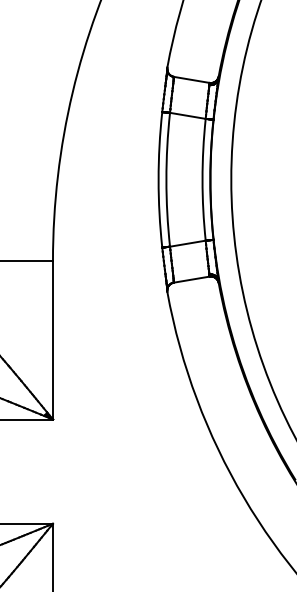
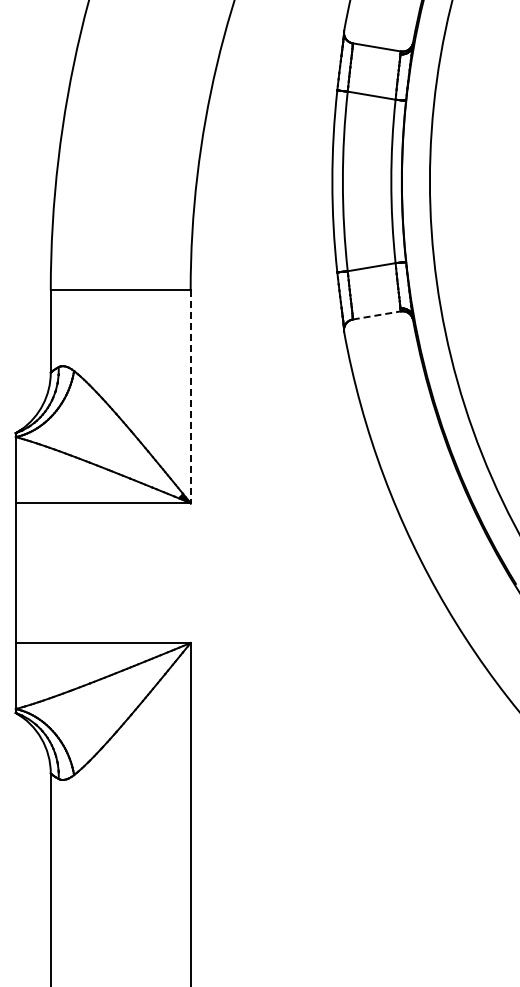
line: (192, 279) -> (377, 315), solid -> dashed
line: (52, 340) -> (190, 397), solid -> dashed

